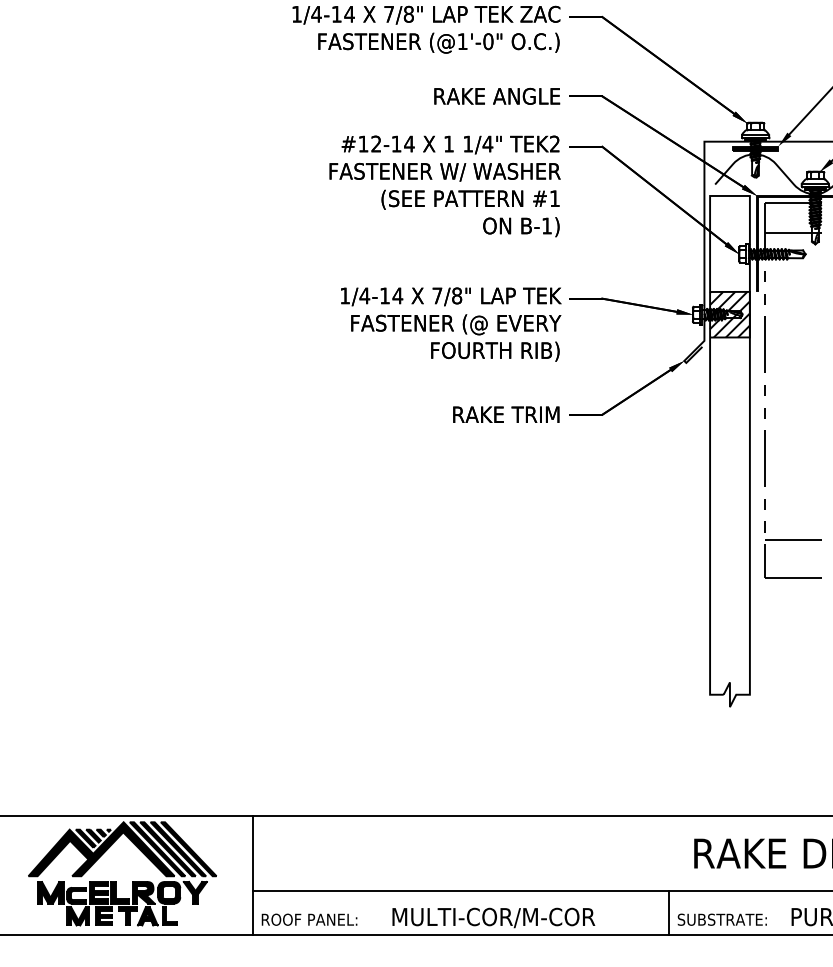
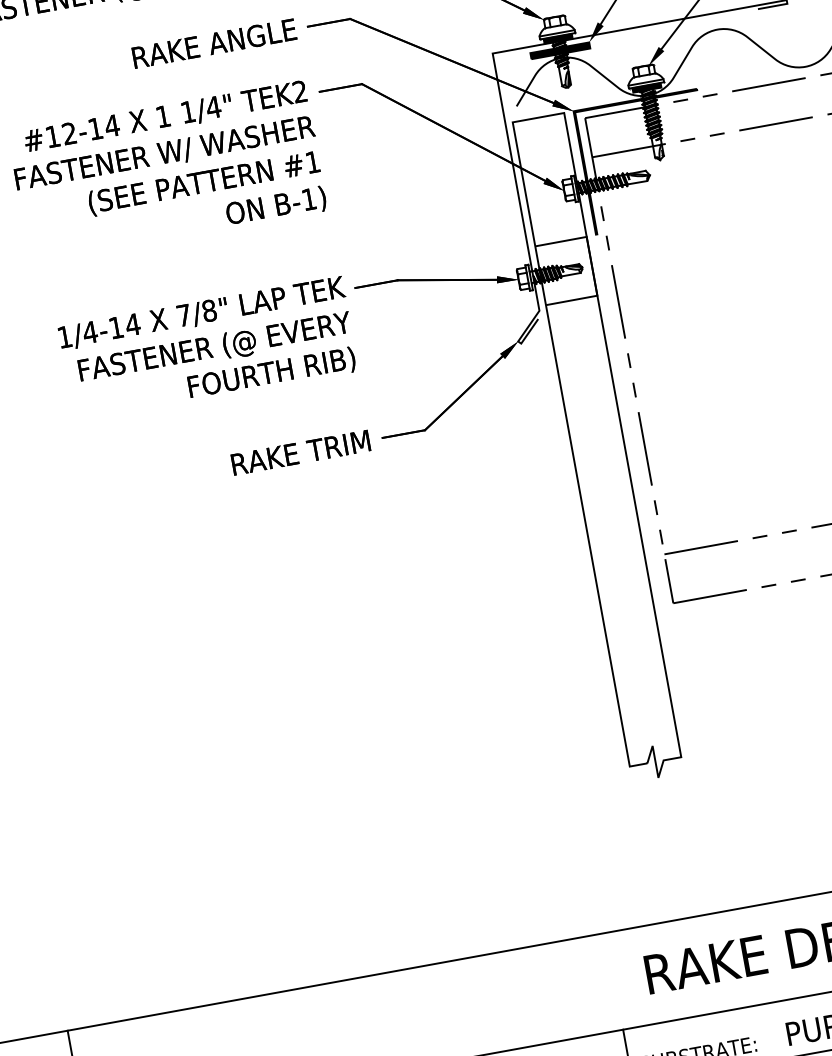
hatch: (729, 314) -> (565, 270), removed

